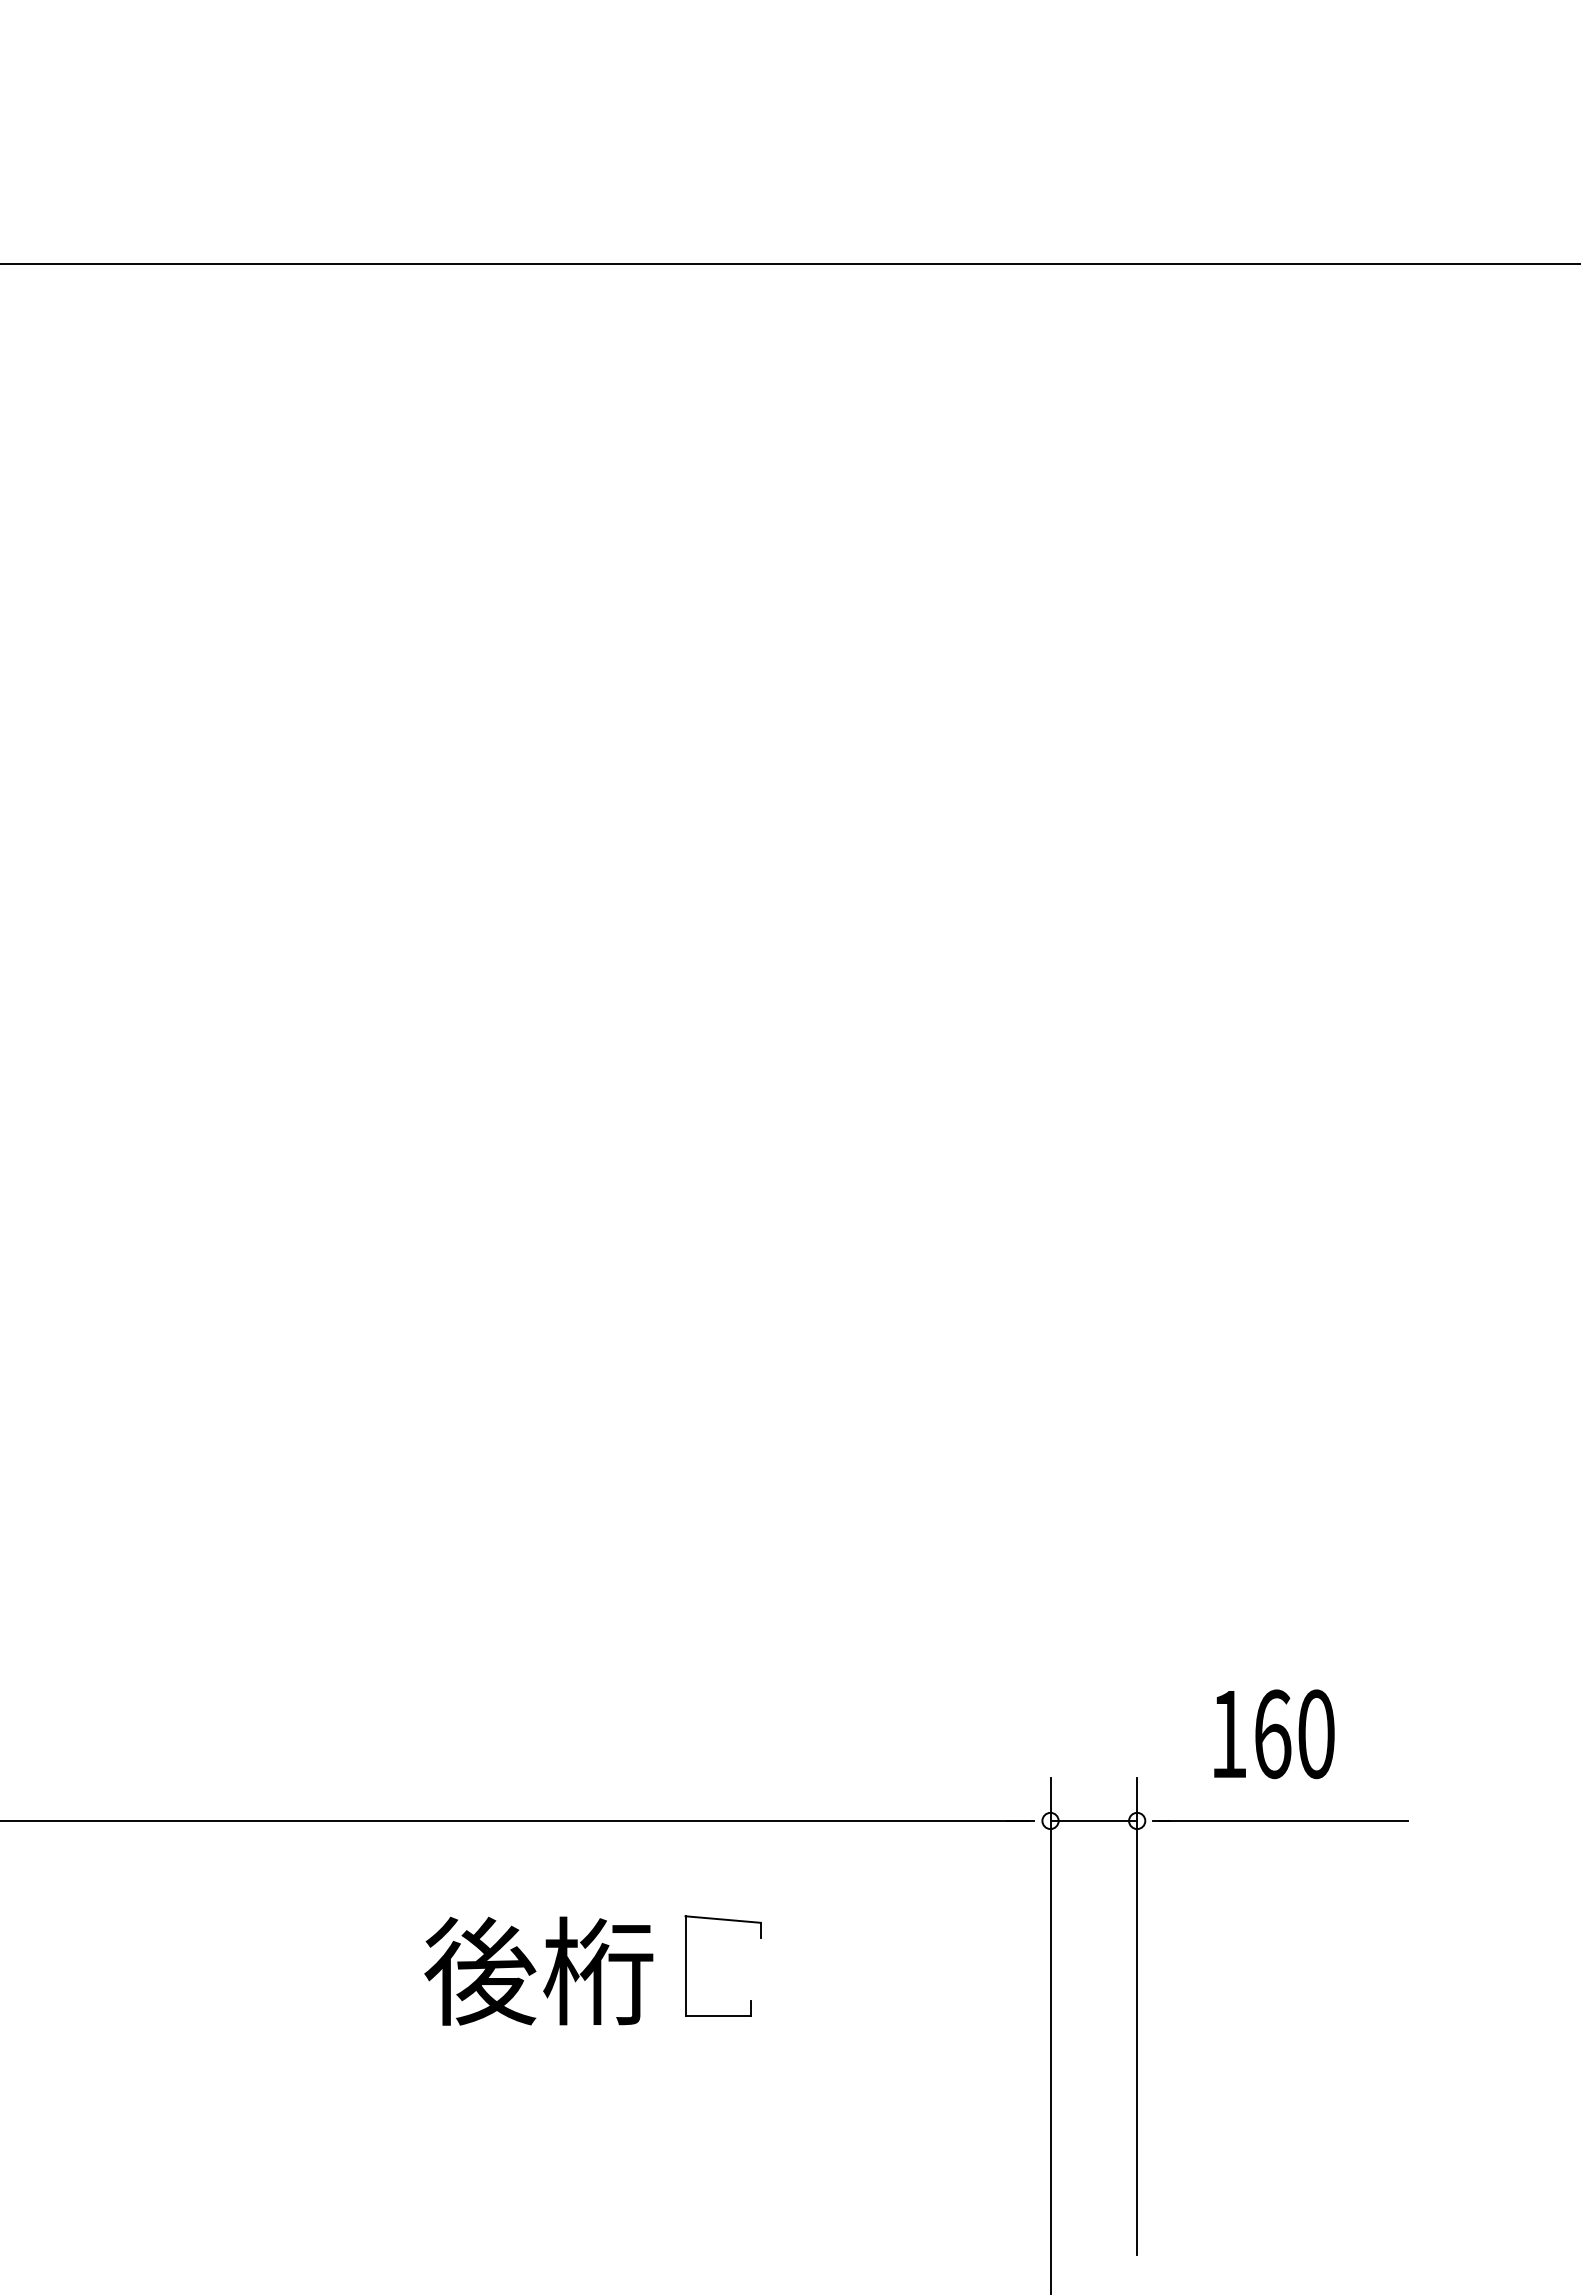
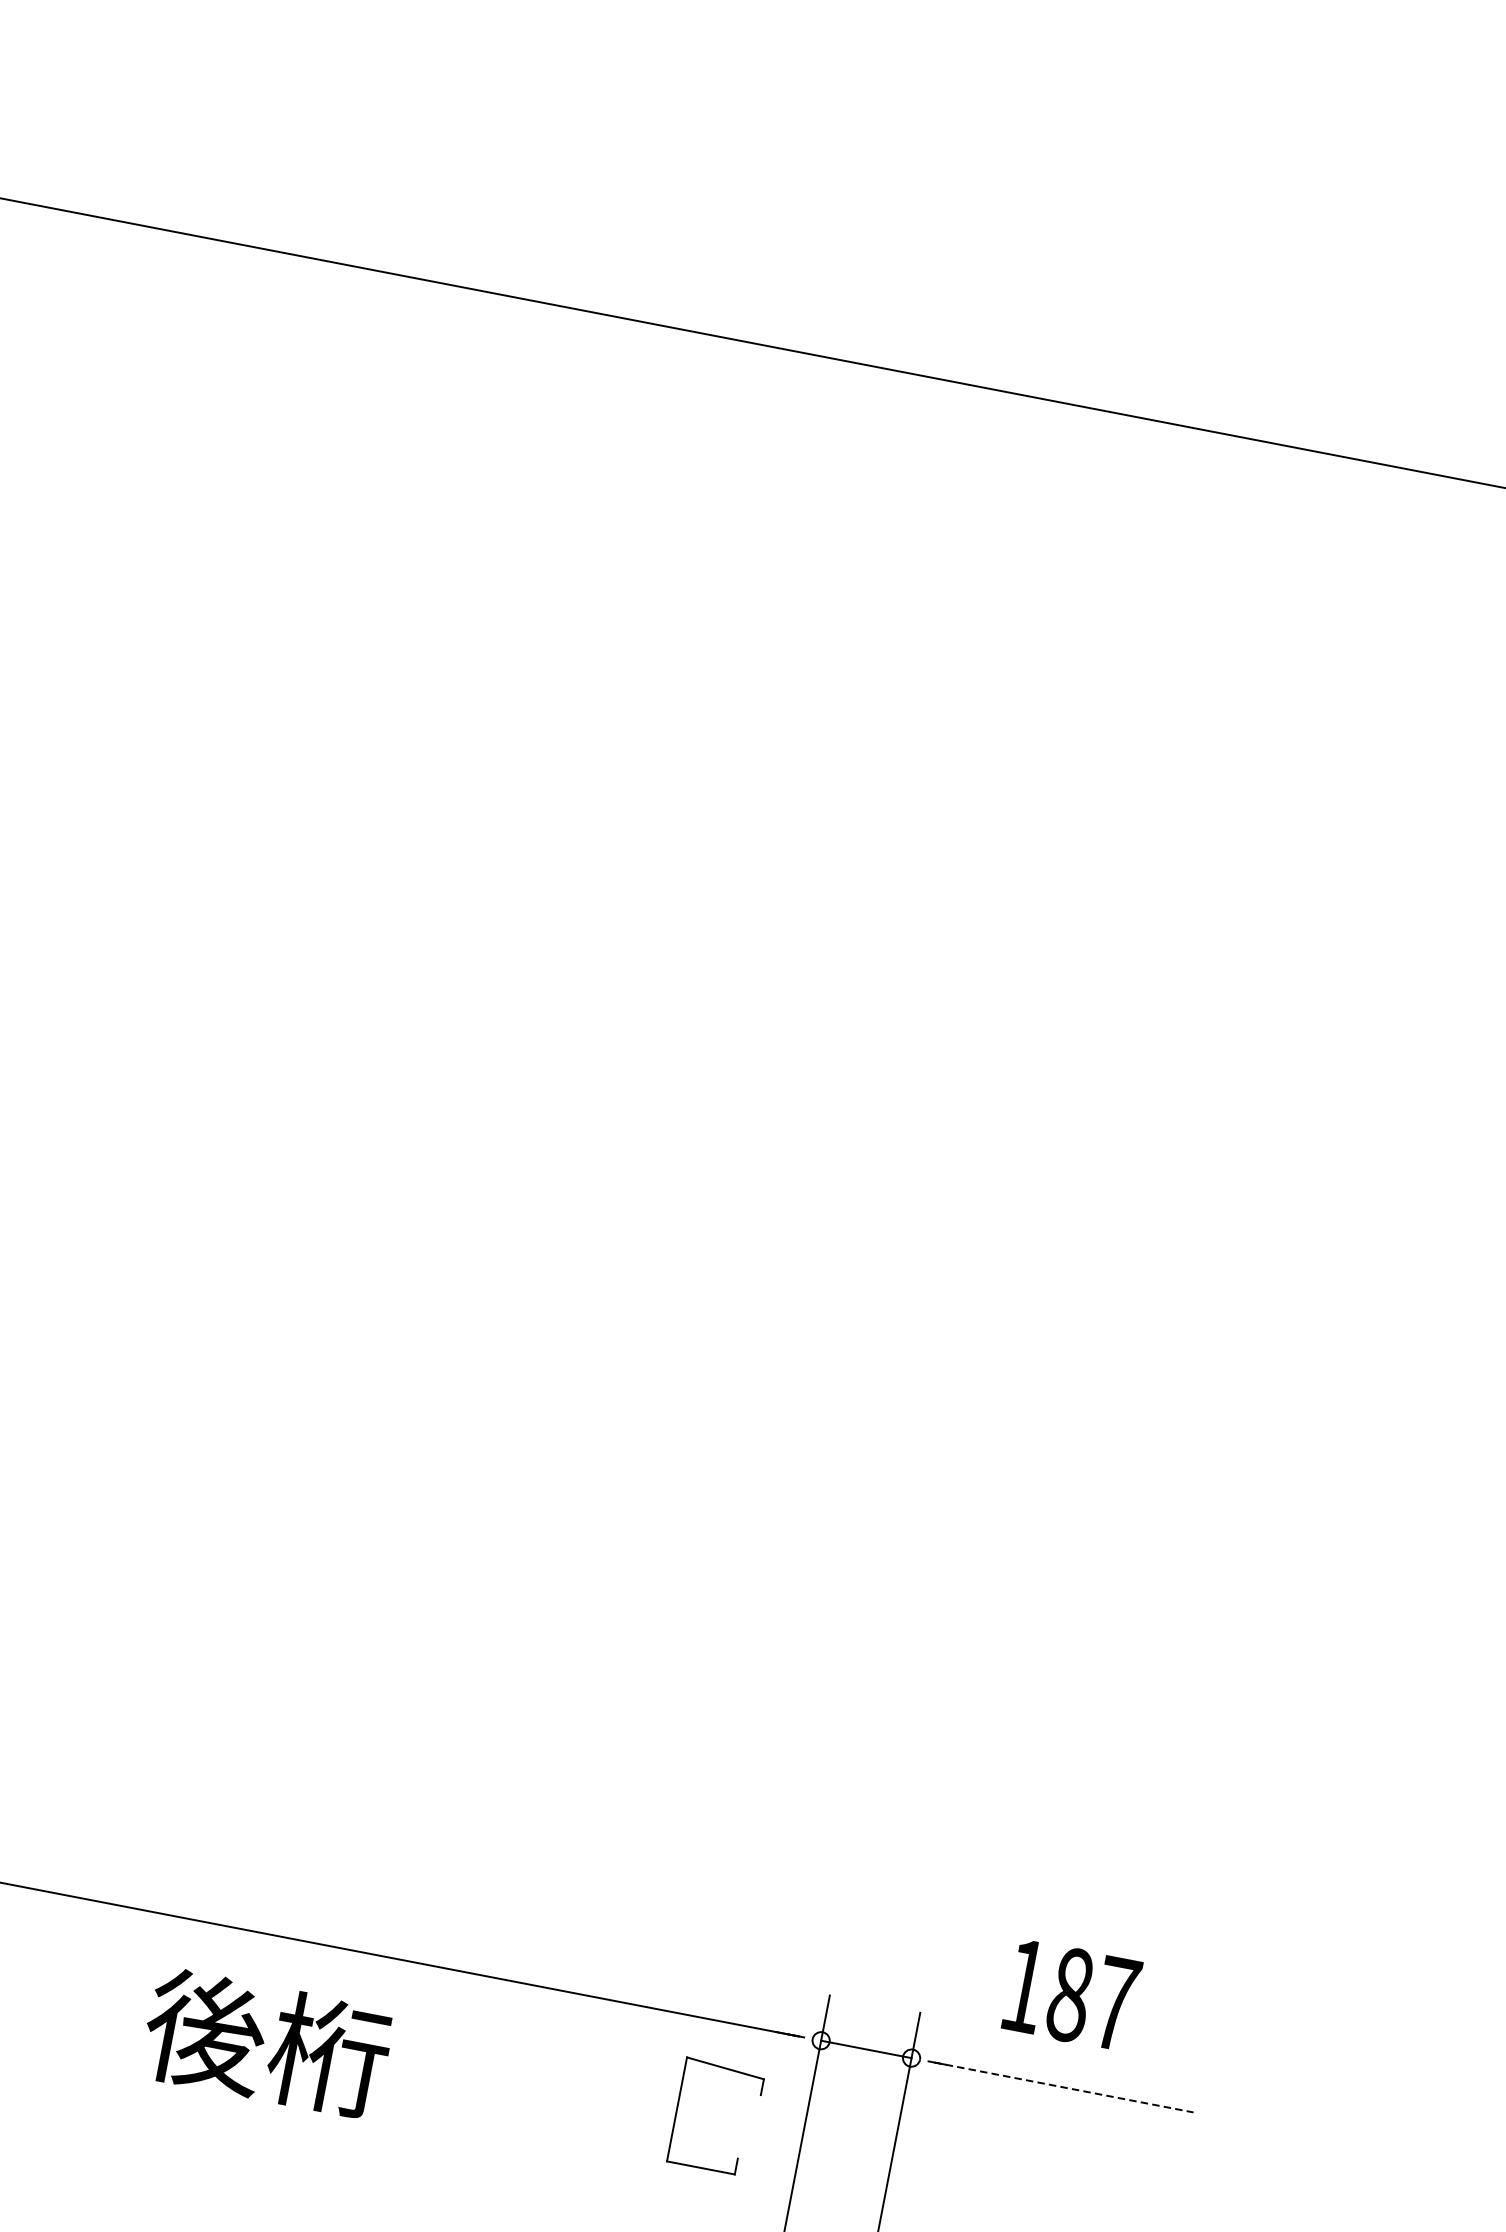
text: (1294, 1734) -> (1093, 1999), 160 -> 187
line: (1283, 1820) -> (1064, 2087), solid -> dashed
part: (686, 1965) -> (678, 2108), moved
text: (538, 1970) -> (266, 2042), moved

